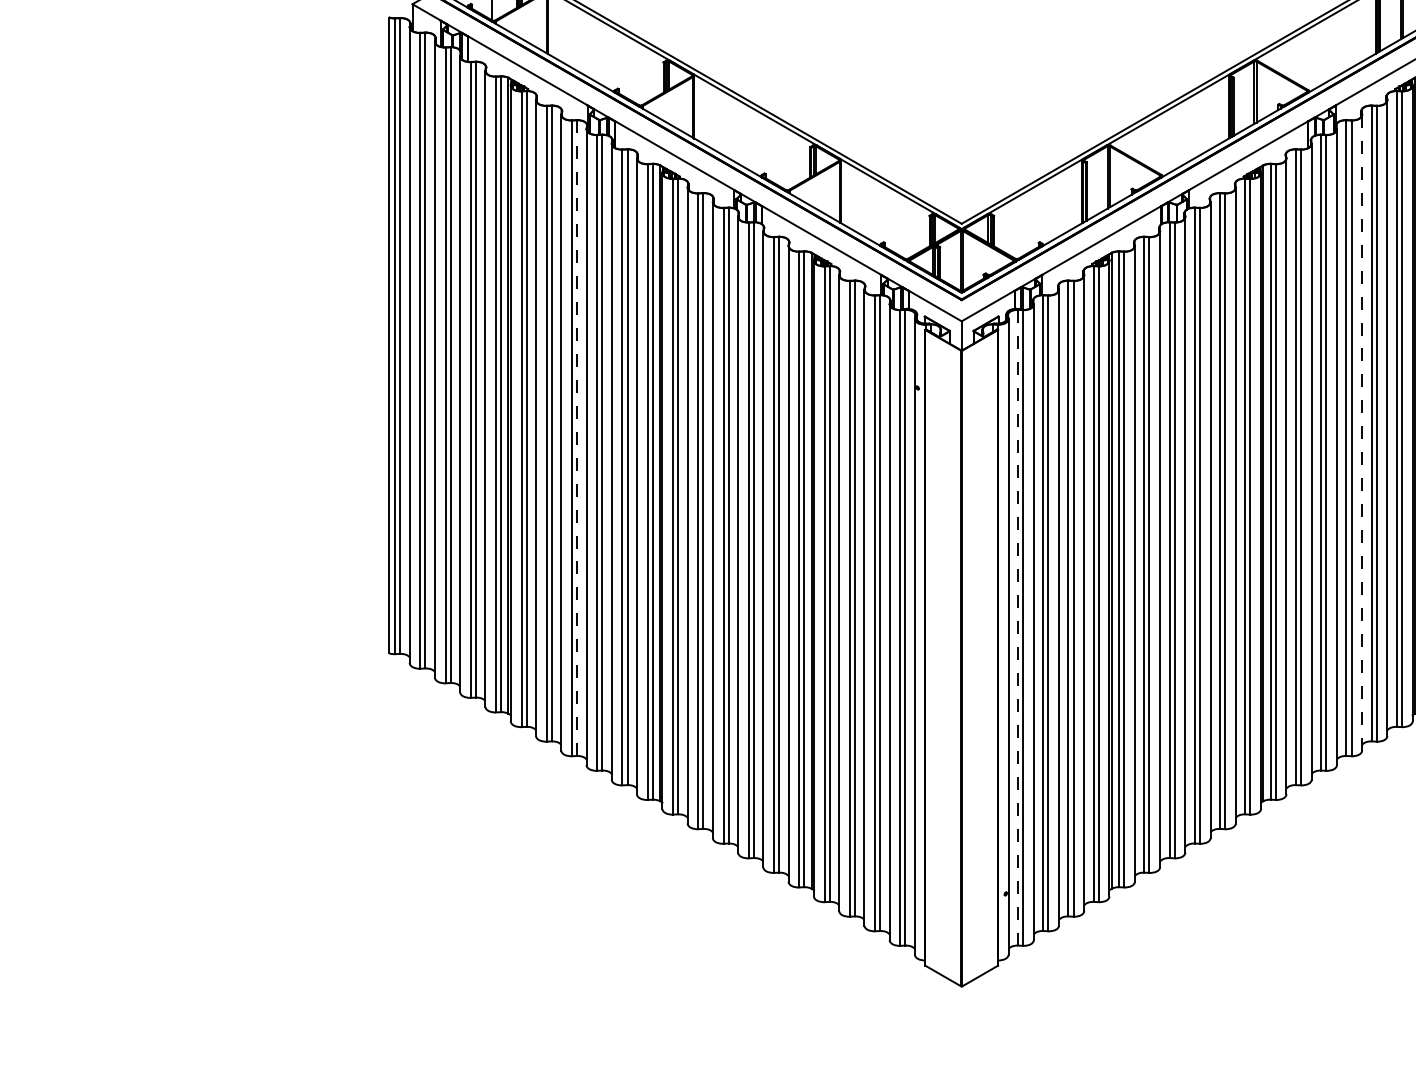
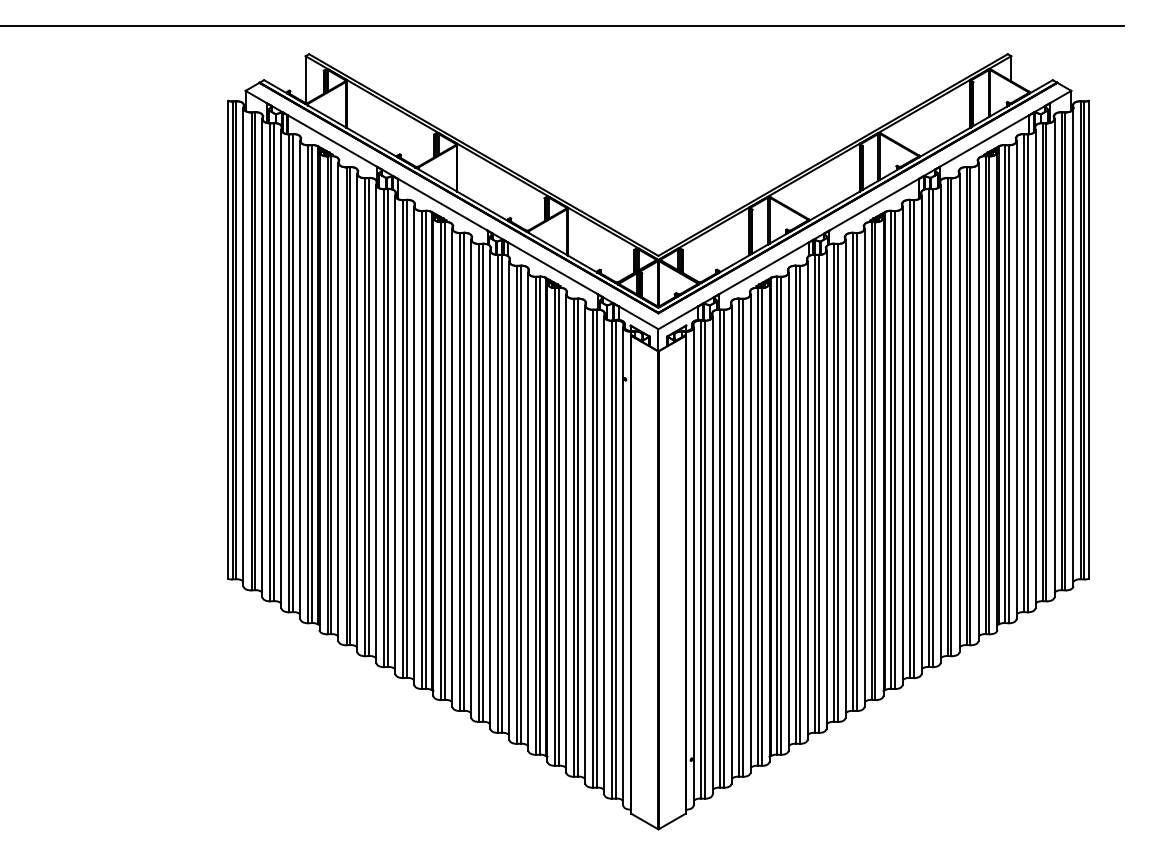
line: (1362, 433) -> (959, 413), dashed -> solid
line: (577, 438) -> (369, 417), dashed -> solid
line: (1017, 627) -> (700, 559), dashed -> solid

